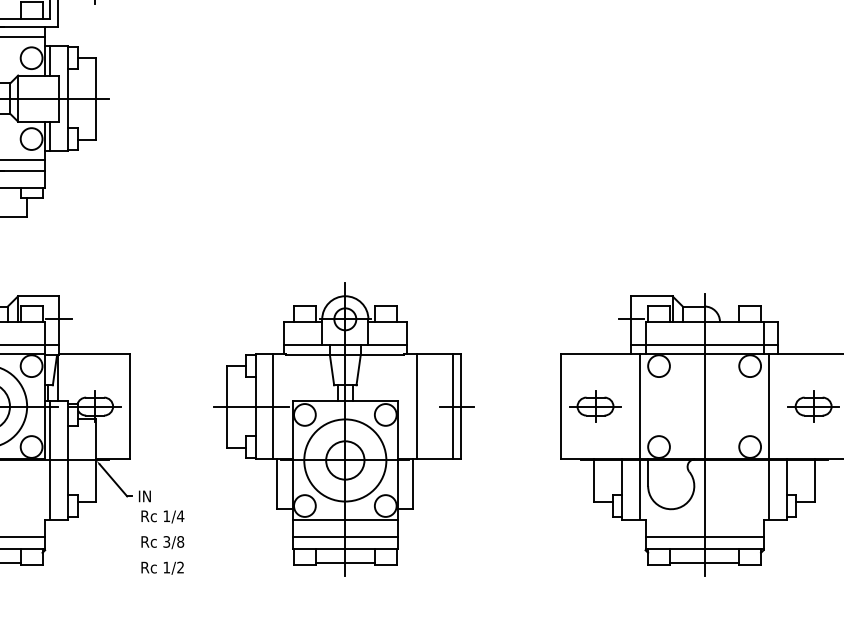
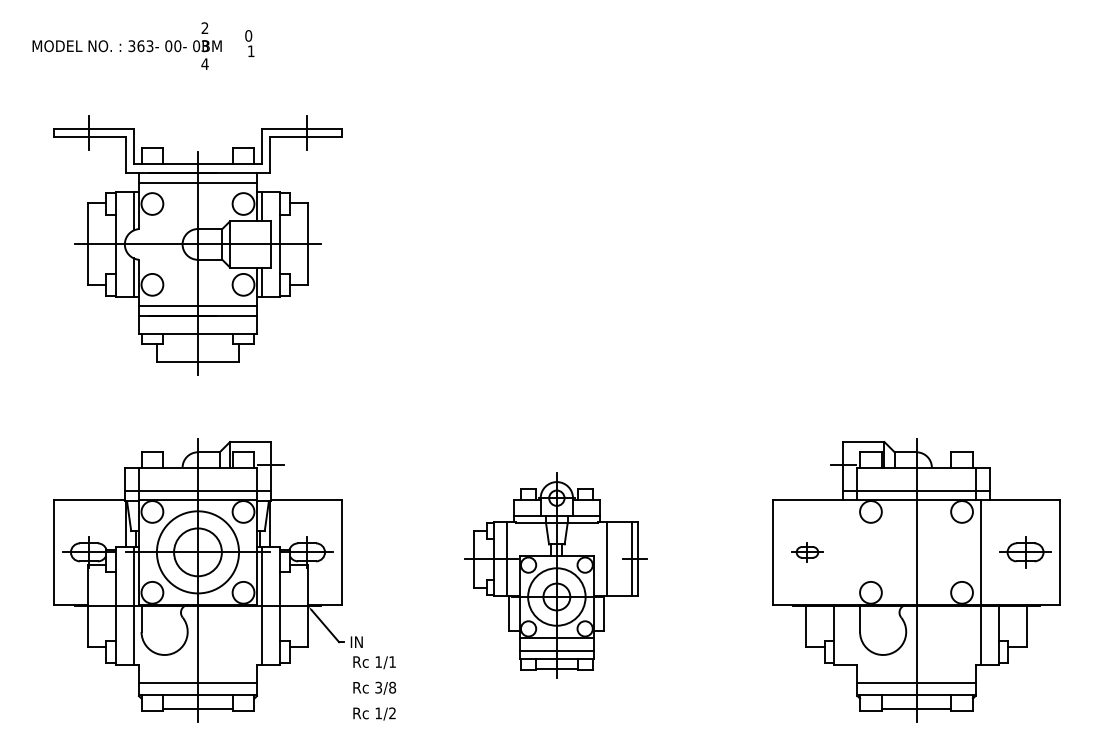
part: (595, 406) -> (807, 552), size x0.6
part: (343, 429) -> (555, 575), size x0.7
line: (640, 436) -> (852, 582), removed
text: (180, 515) -> (392, 661), 1/4 -> 1/1

